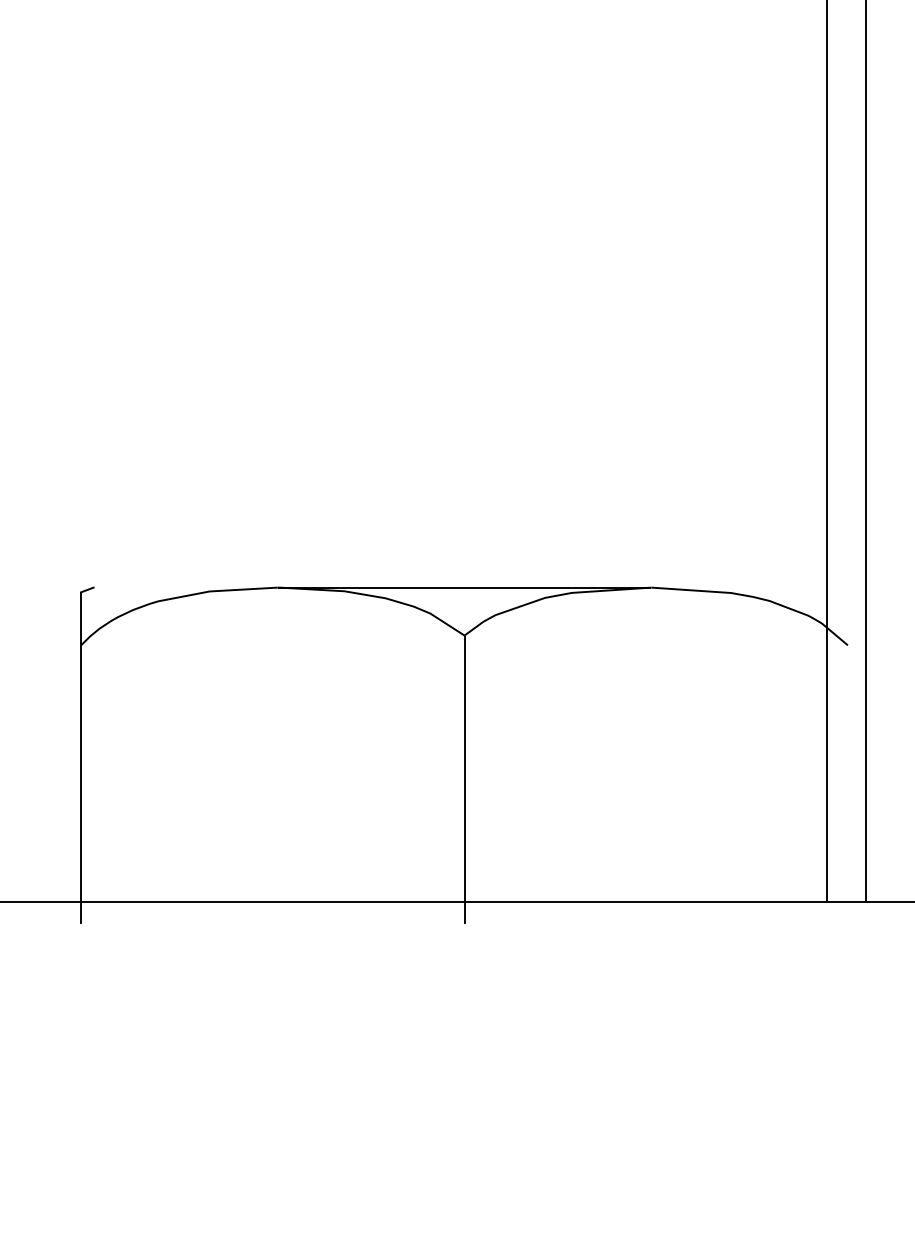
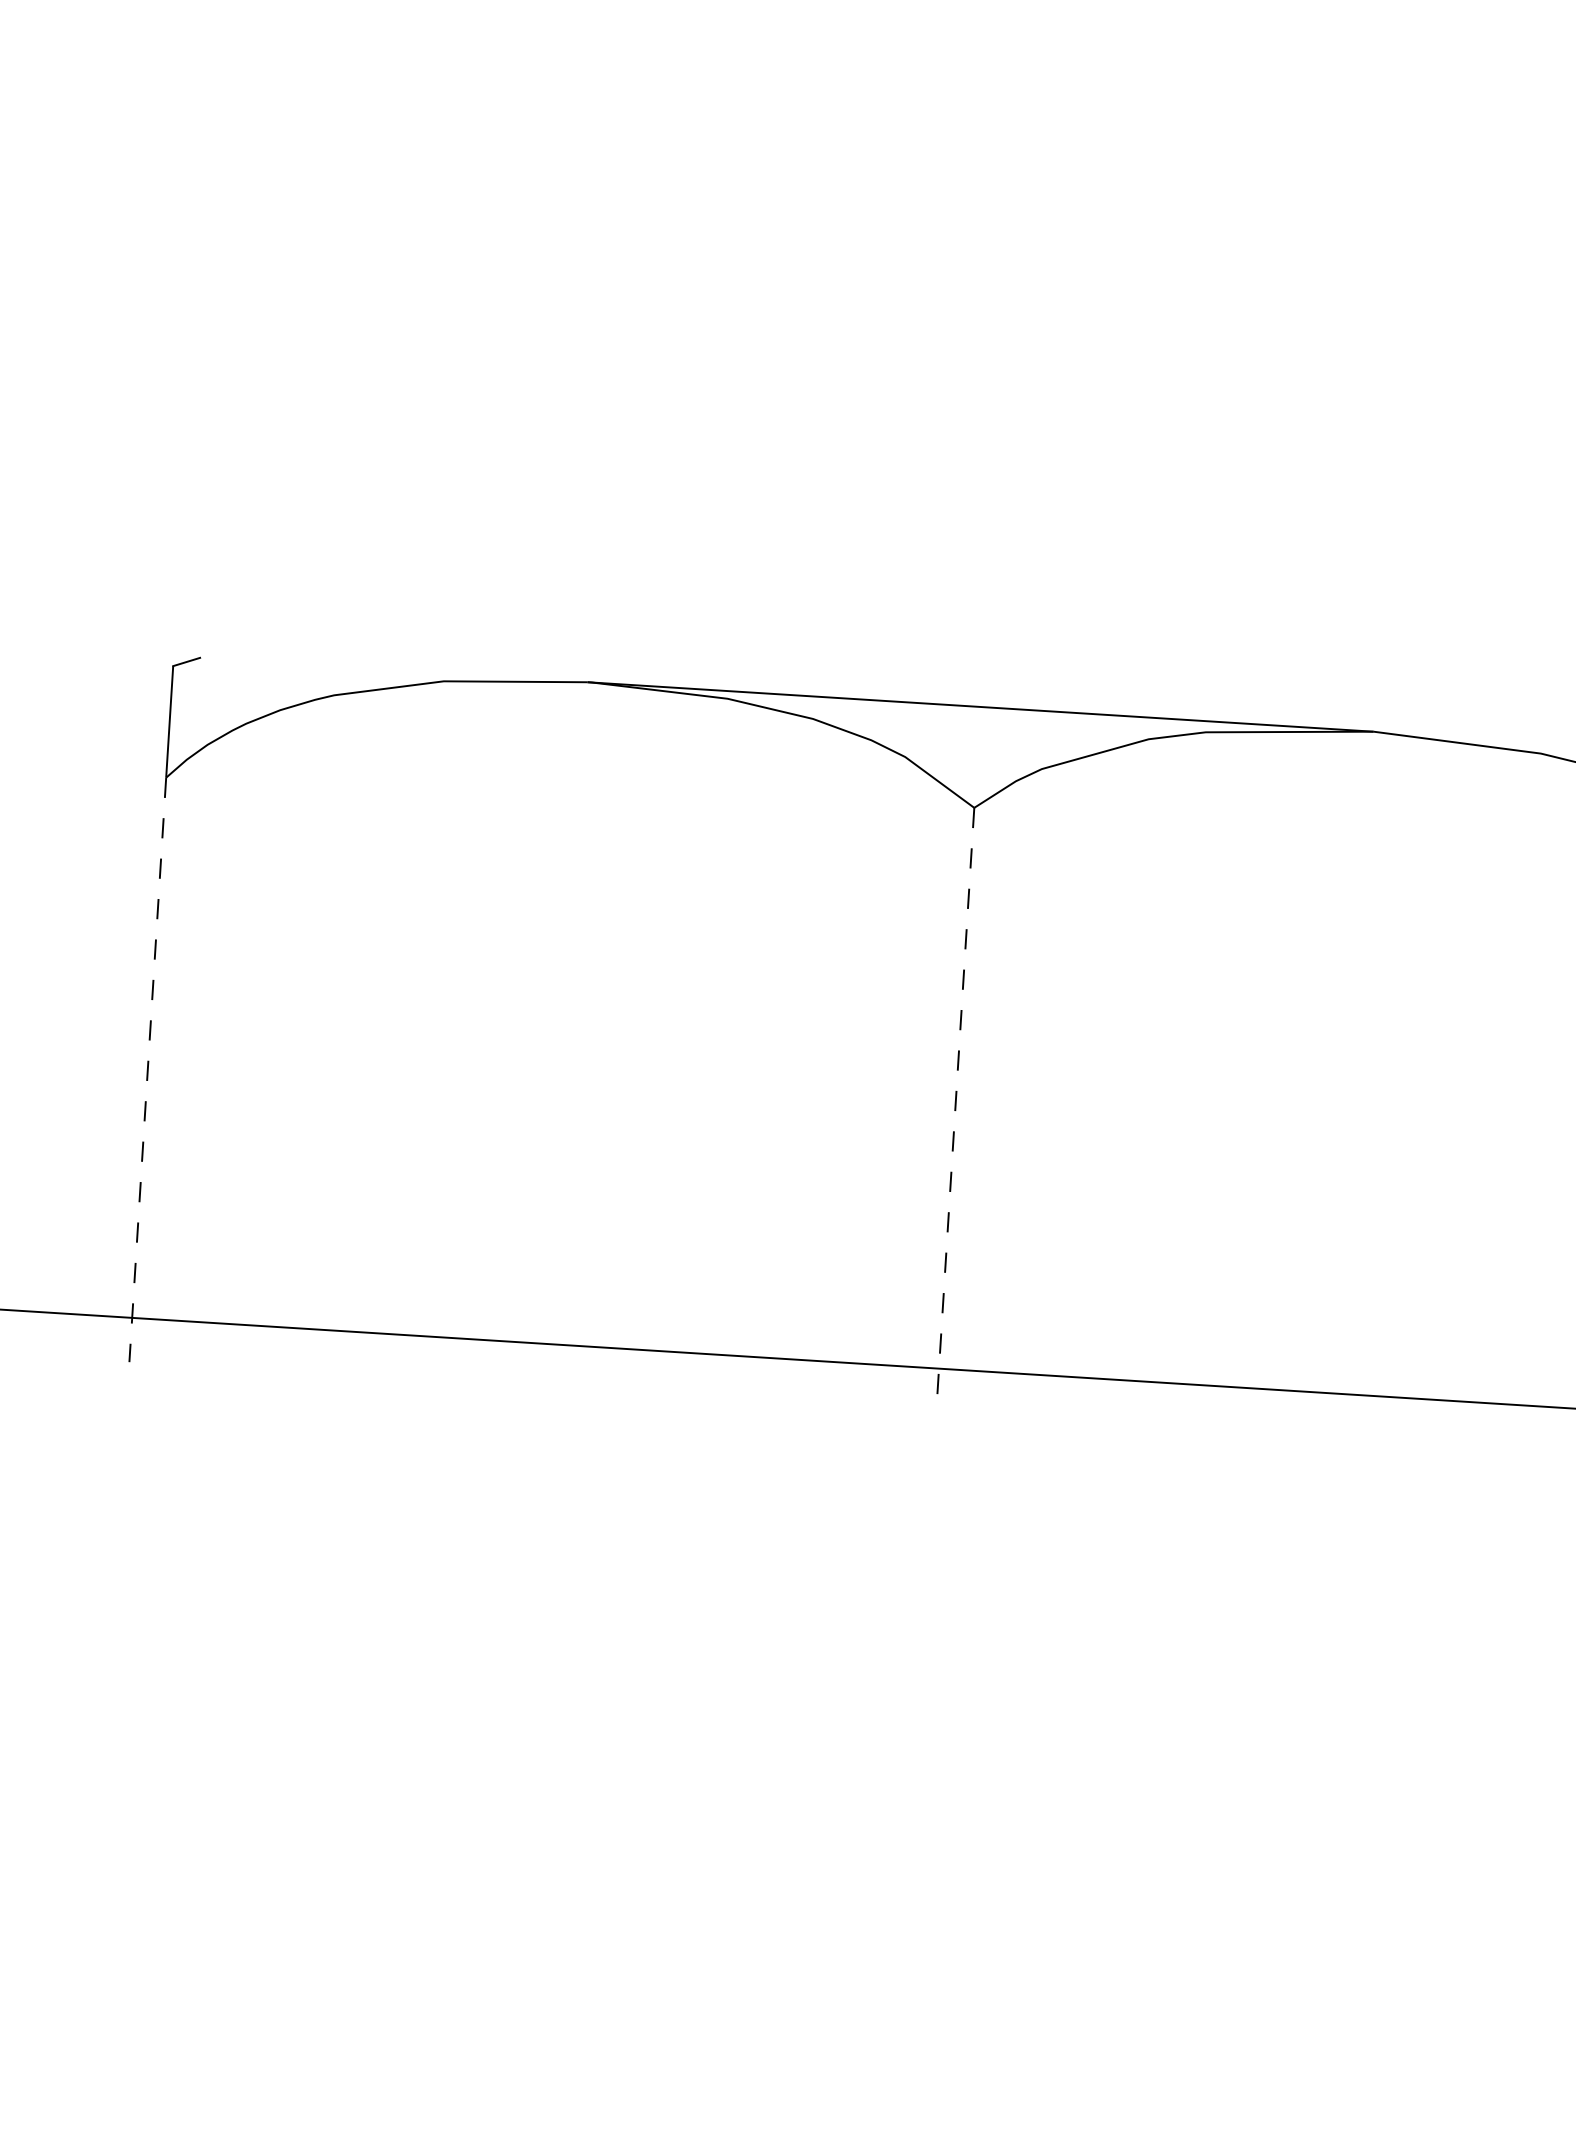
line: (464, 779) -> (955, 1110), solid -> dashed
line: (81, 784) -> (148, 1070), solid -> dashed

